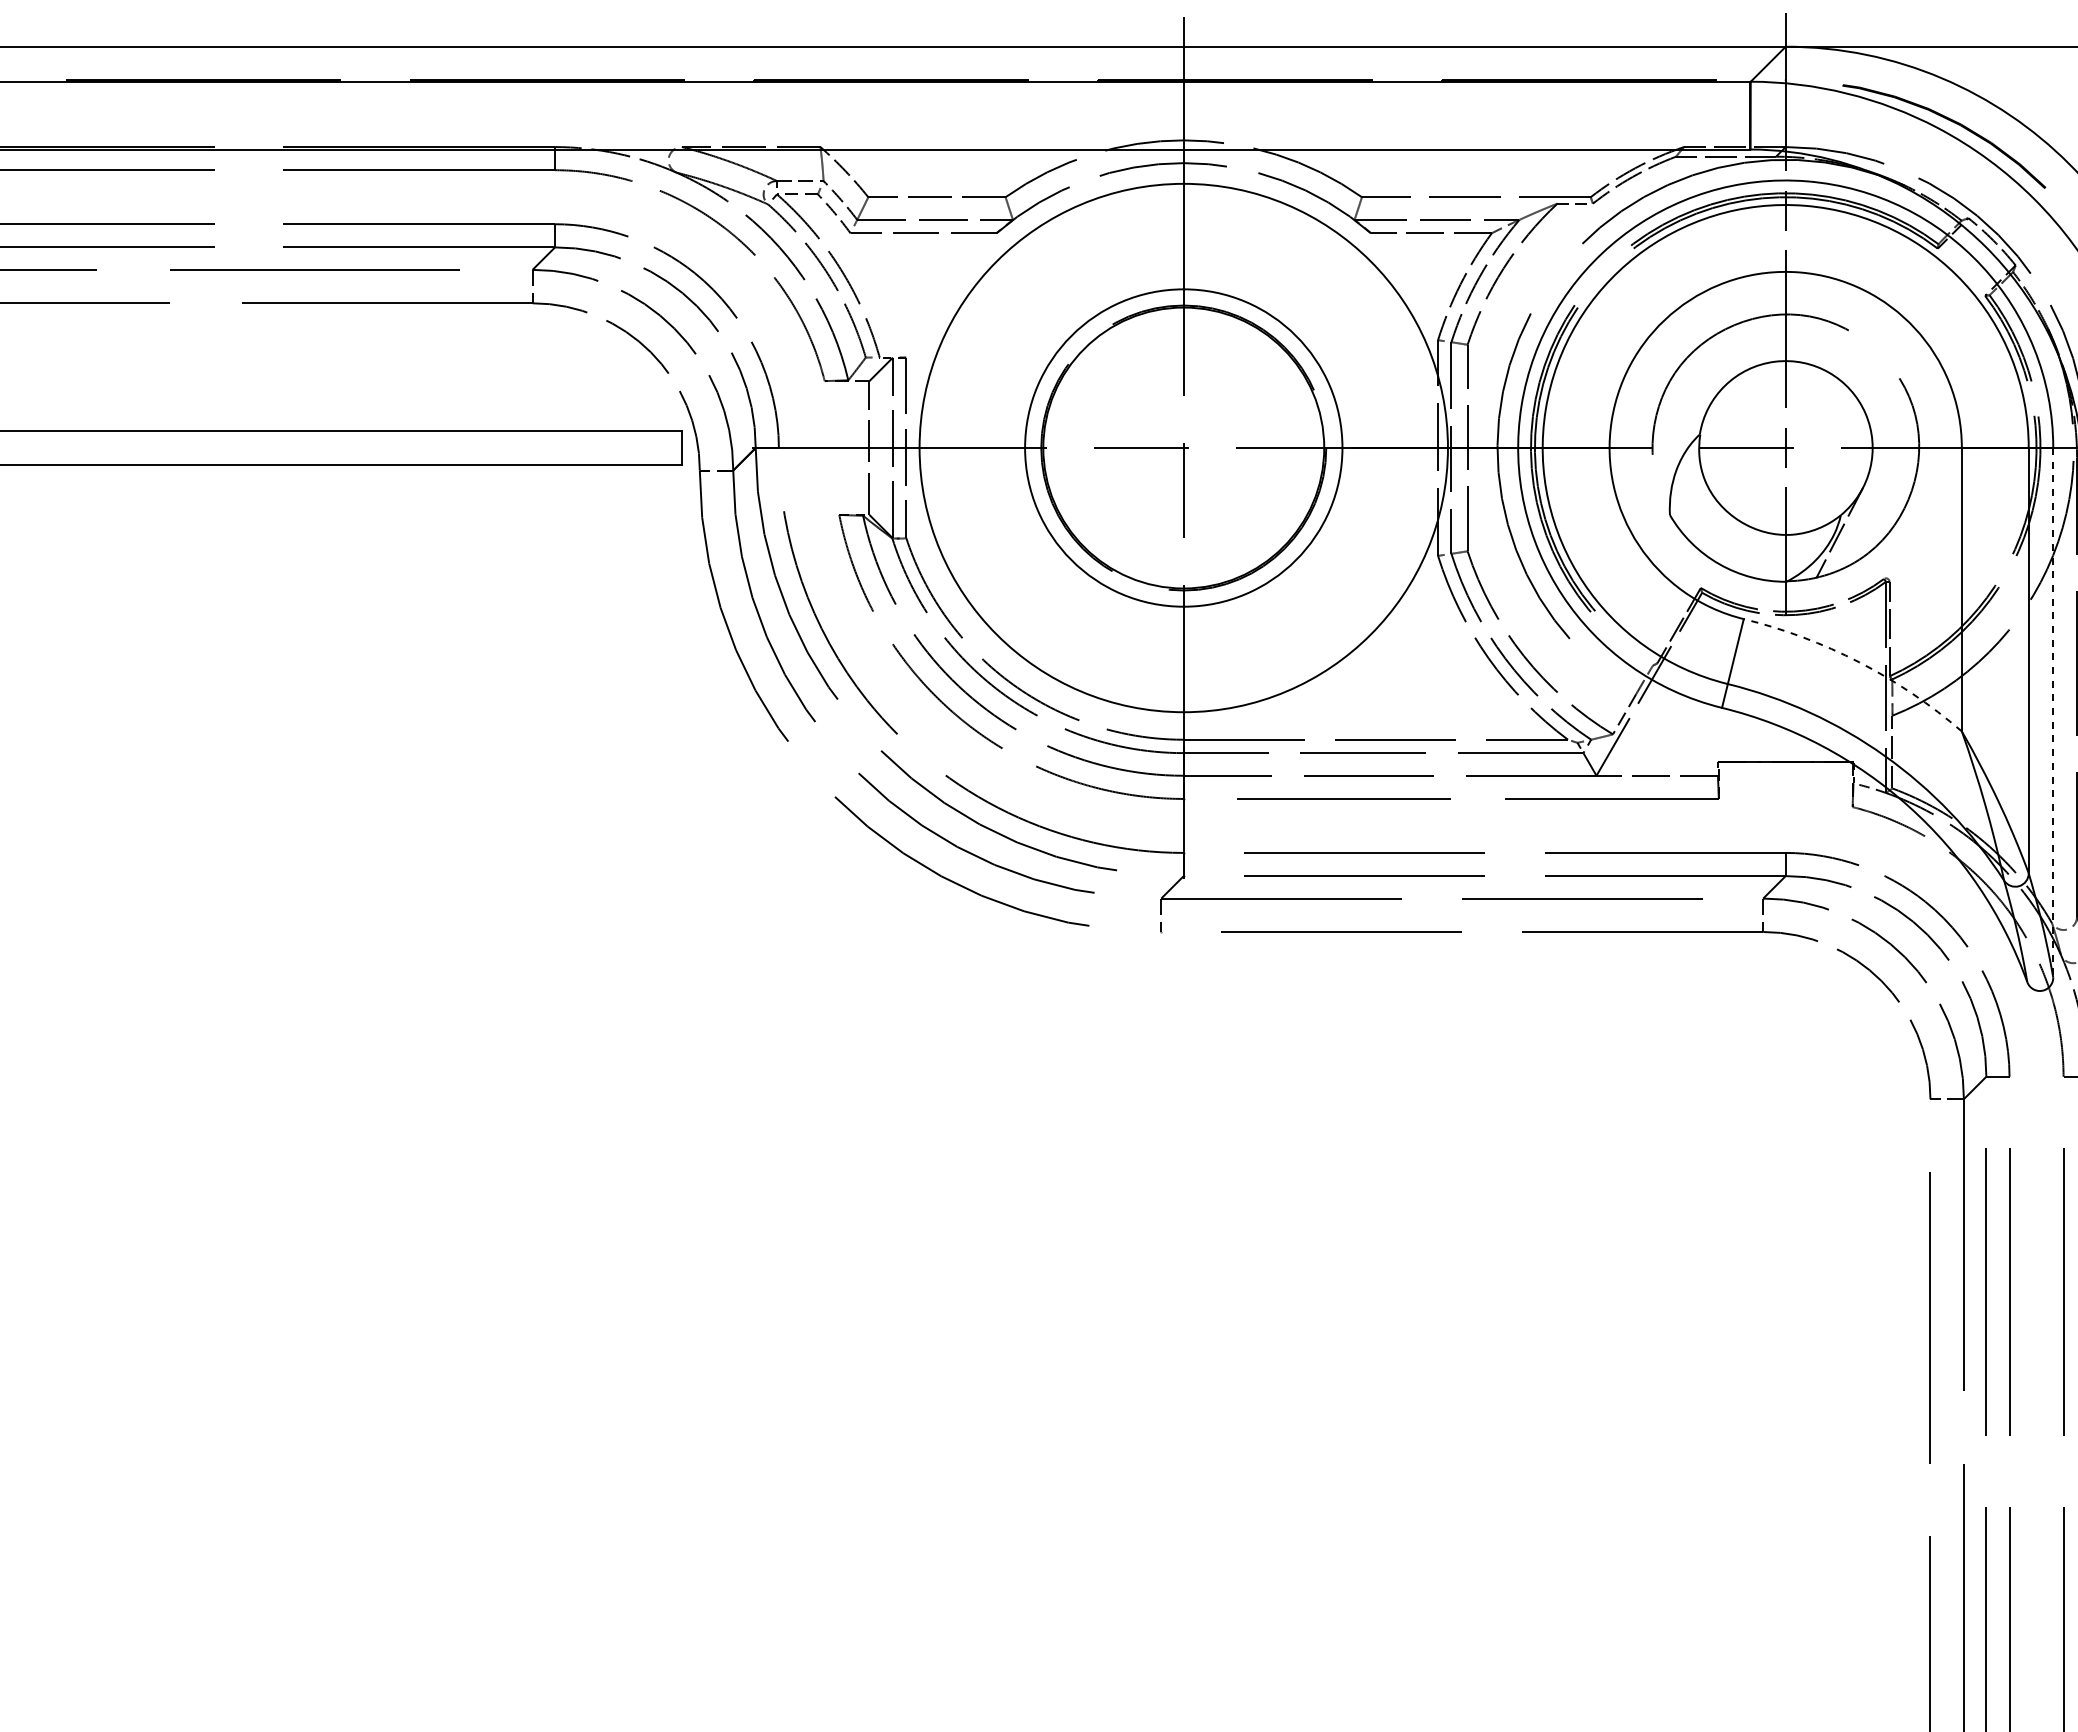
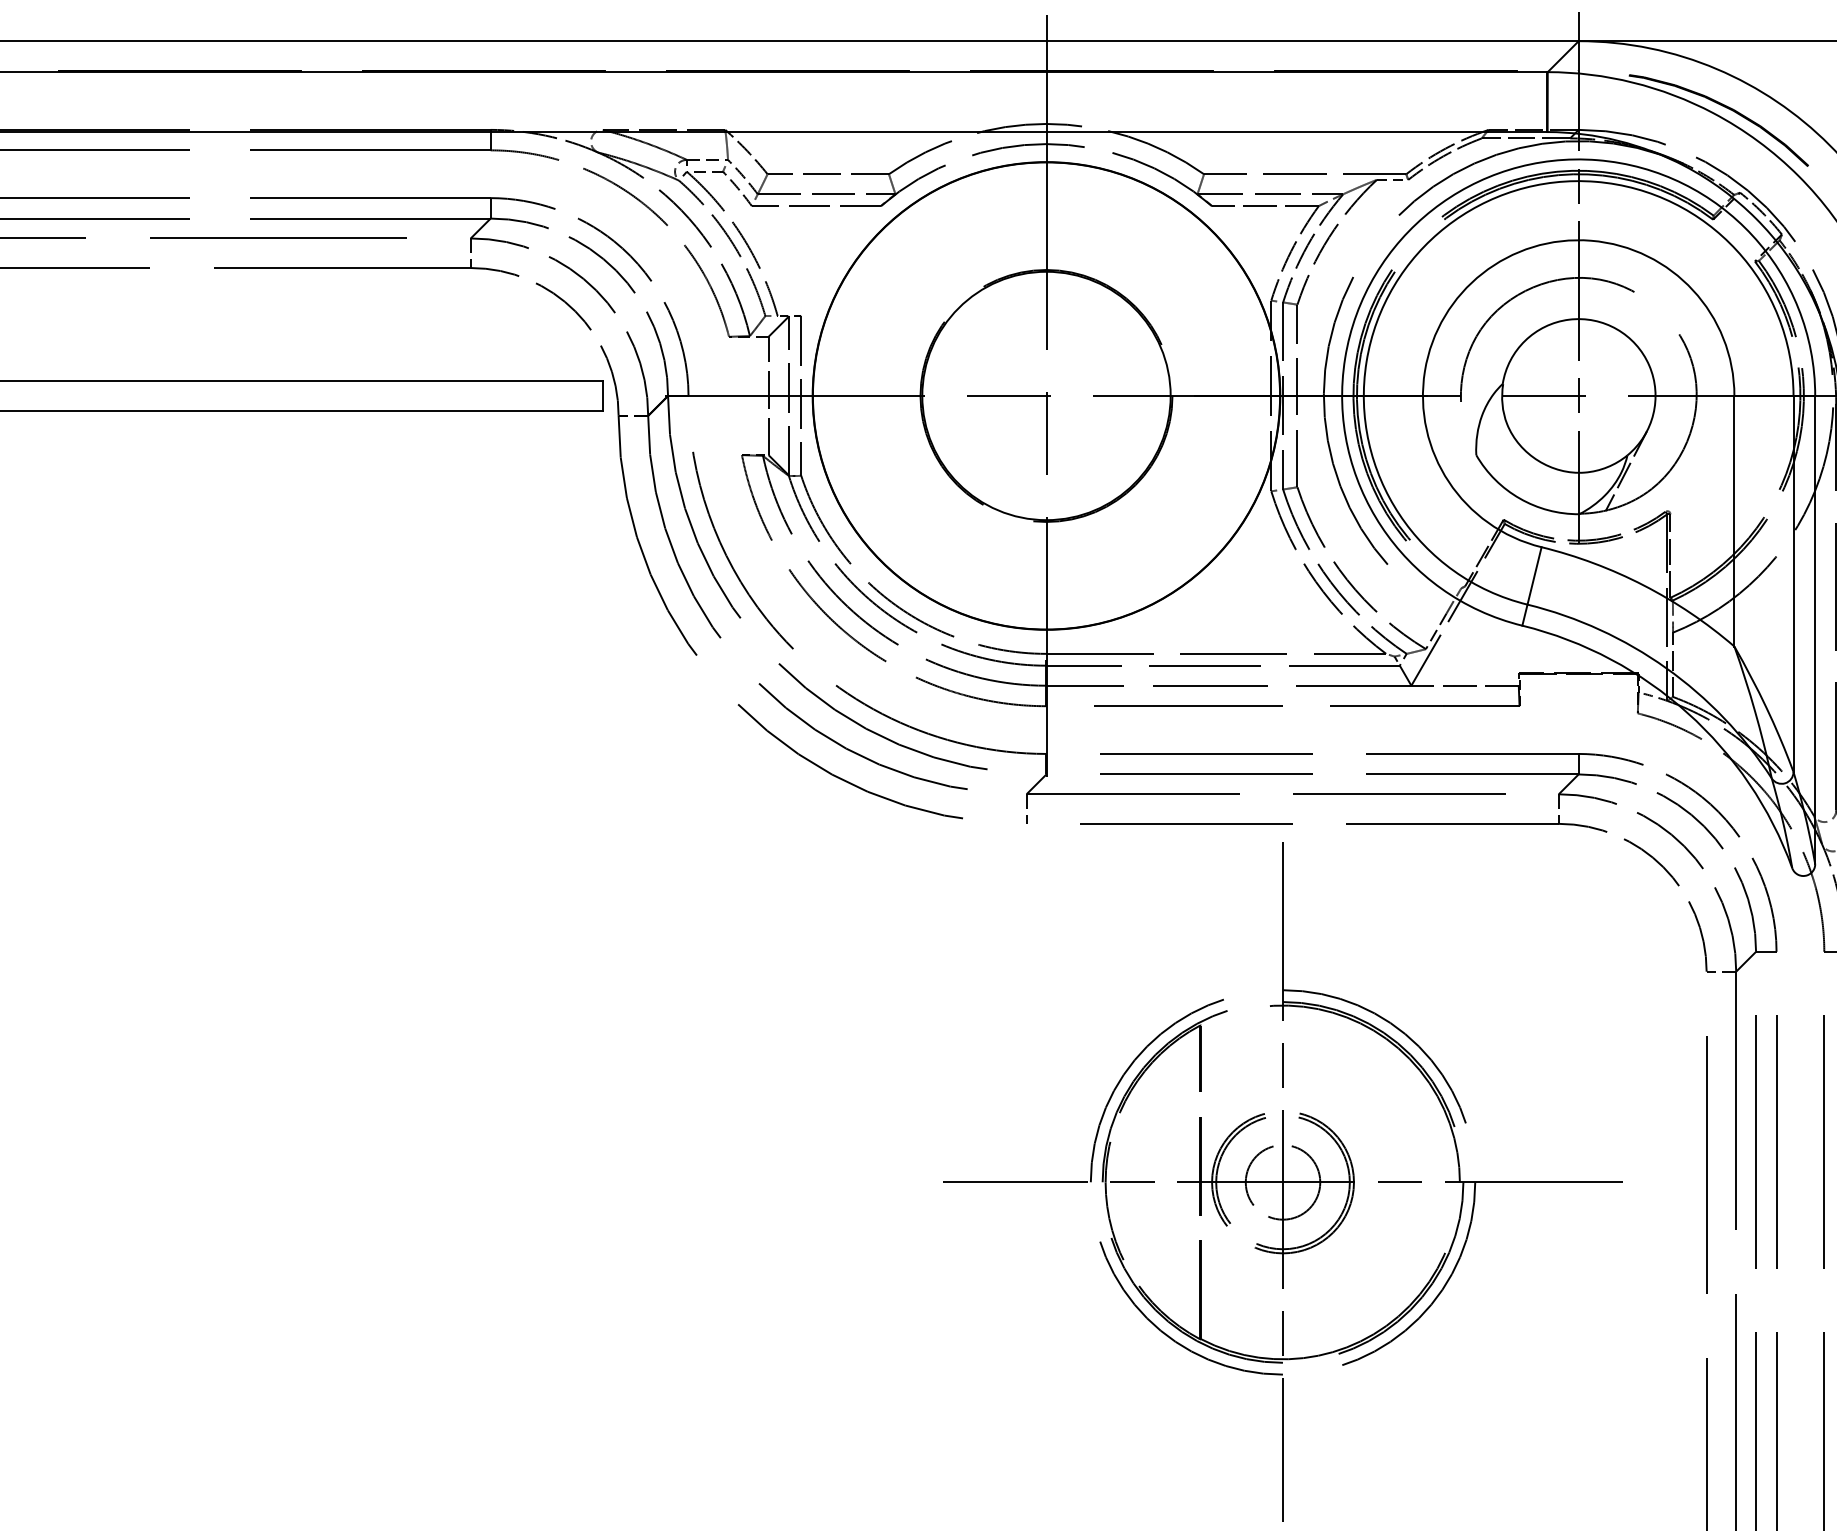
circle: (1183, 447) -> (1046, 395), size x1.67
arc: (1859, 662) -> (1643, 585), dashed -> solid
line: (2053, 712) -> (1815, 629), dashed -> solid
part: (1451, 1337) -> (1283, 1182), added

